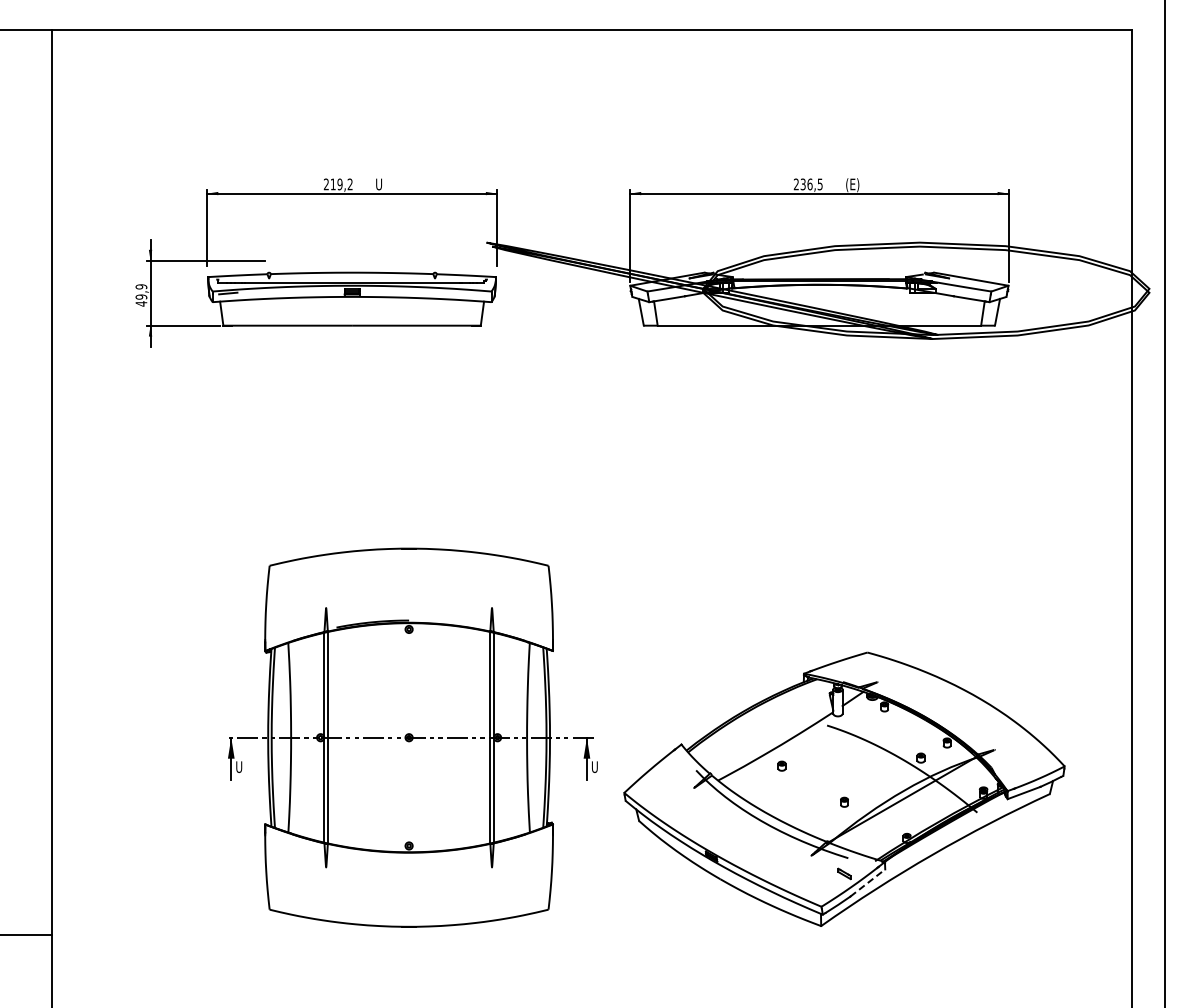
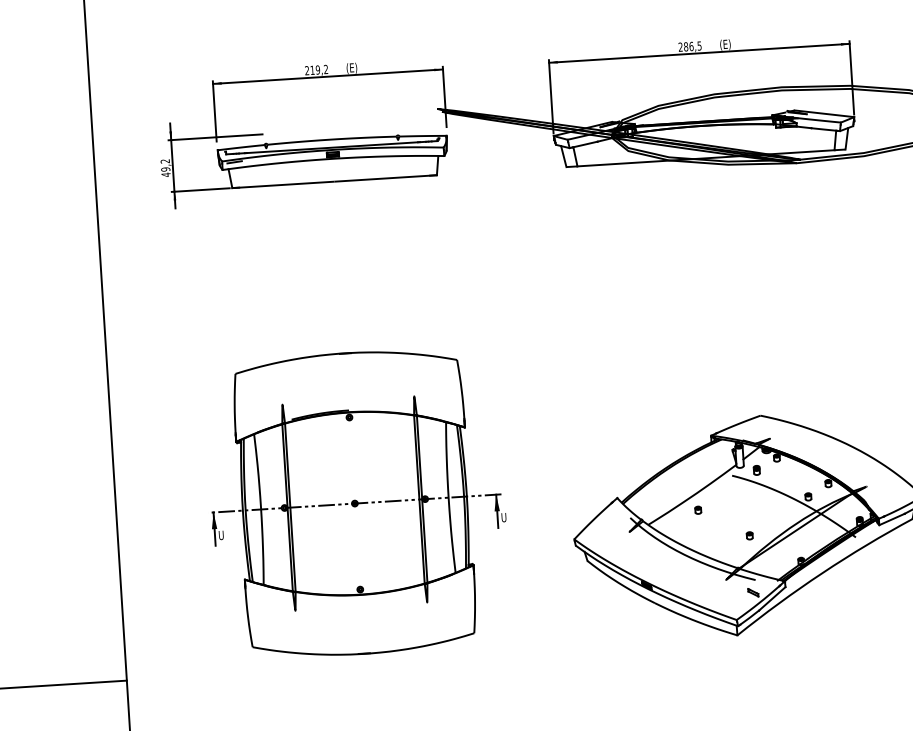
text: (802, 184) -> (685, 46), 236,5 -> 286,5
text: (382, 185) -> (351, 68), U -> (E)
text: (141, 286) -> (165, 161), 49,9 -> 49,2
part: (858, 720) -> (756, 470), added
part: (412, 737) -> (357, 503), moved
line: (868, 882) -> (772, 598), dashed -> solid

